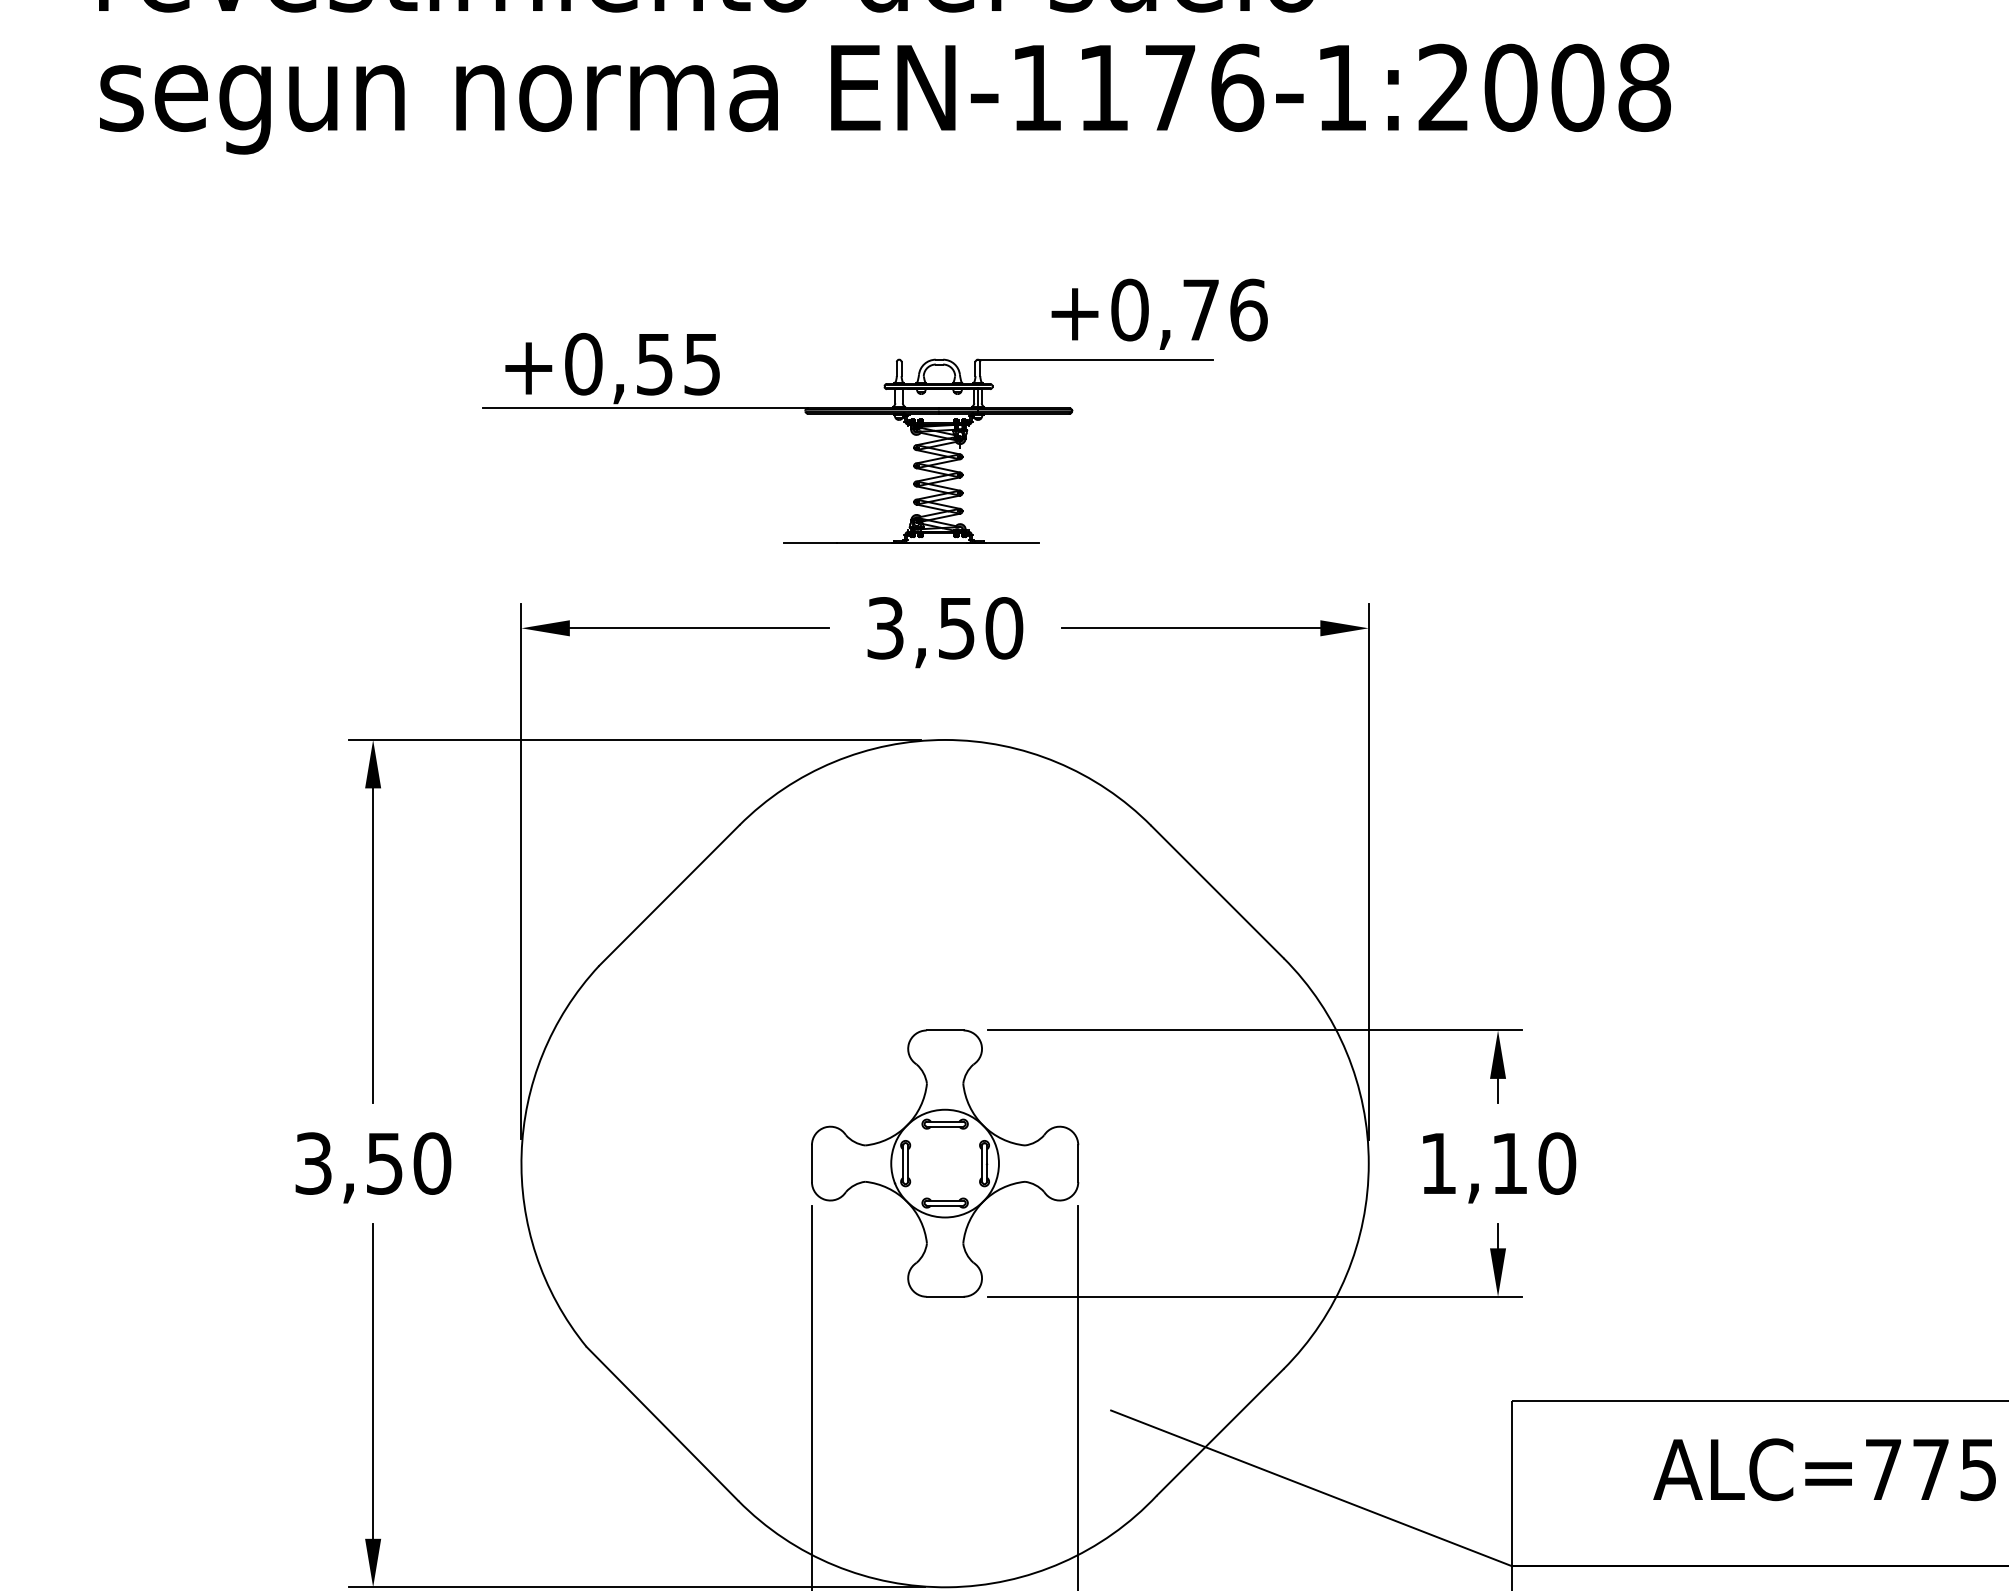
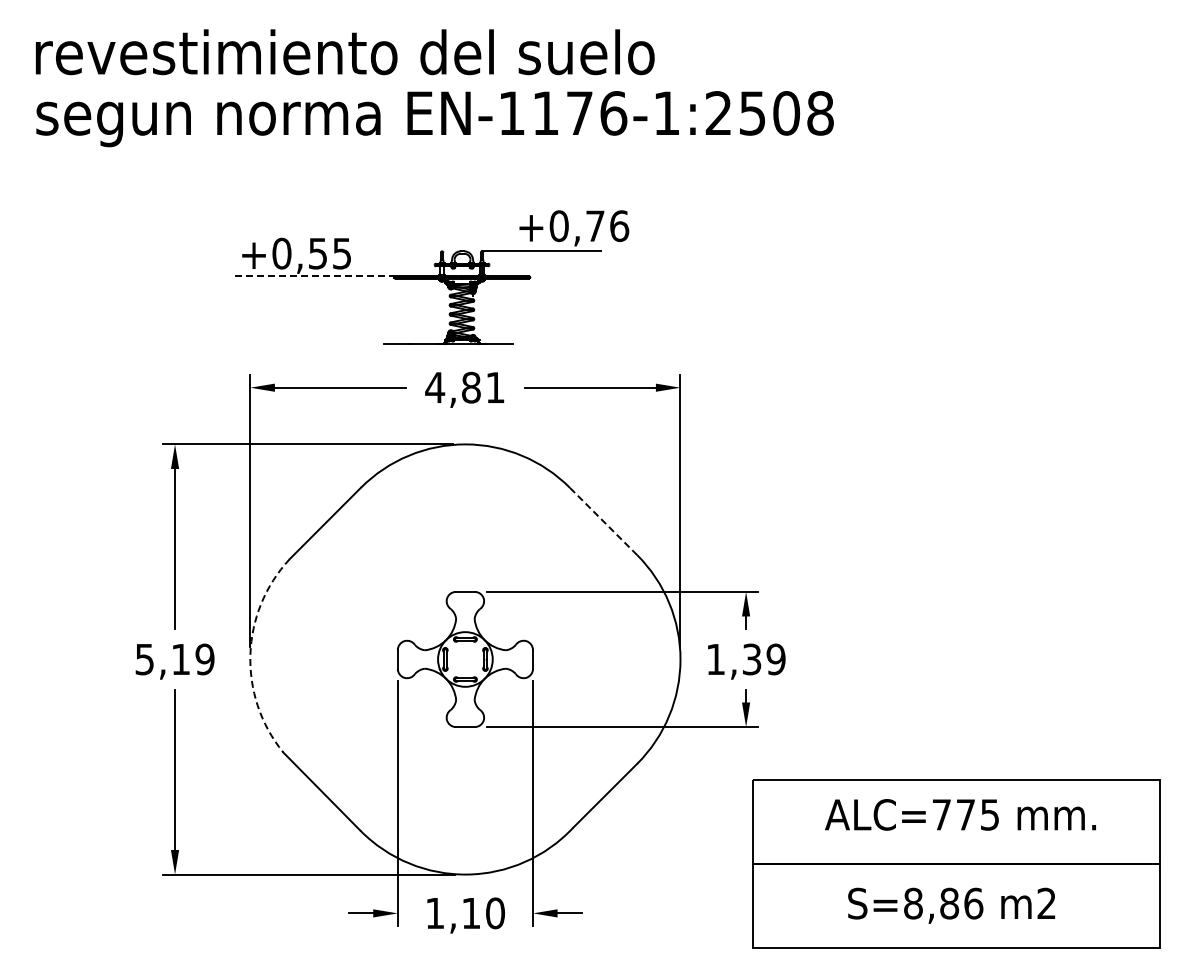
text: (1510, 88) -> (752, 113), EN-1176-1:2008 -> EN-1176-1:2508
line: (645, 409) -> (313, 276), solid -> dashed
text: (943, 627) -> (464, 387), 3,50 -> 4,81
line: (1217, 891) -> (603, 521), solid -> dashed
arc: (521, 1153) -> (250, 654), solid -> dashed
text: (374, 1163) -> (175, 659), 3,50 -> 5,19
text: (1534, 1163) -> (764, 659), 1,10 -> 1,39
line: (1311, 1486) -> (651, 823), removed

